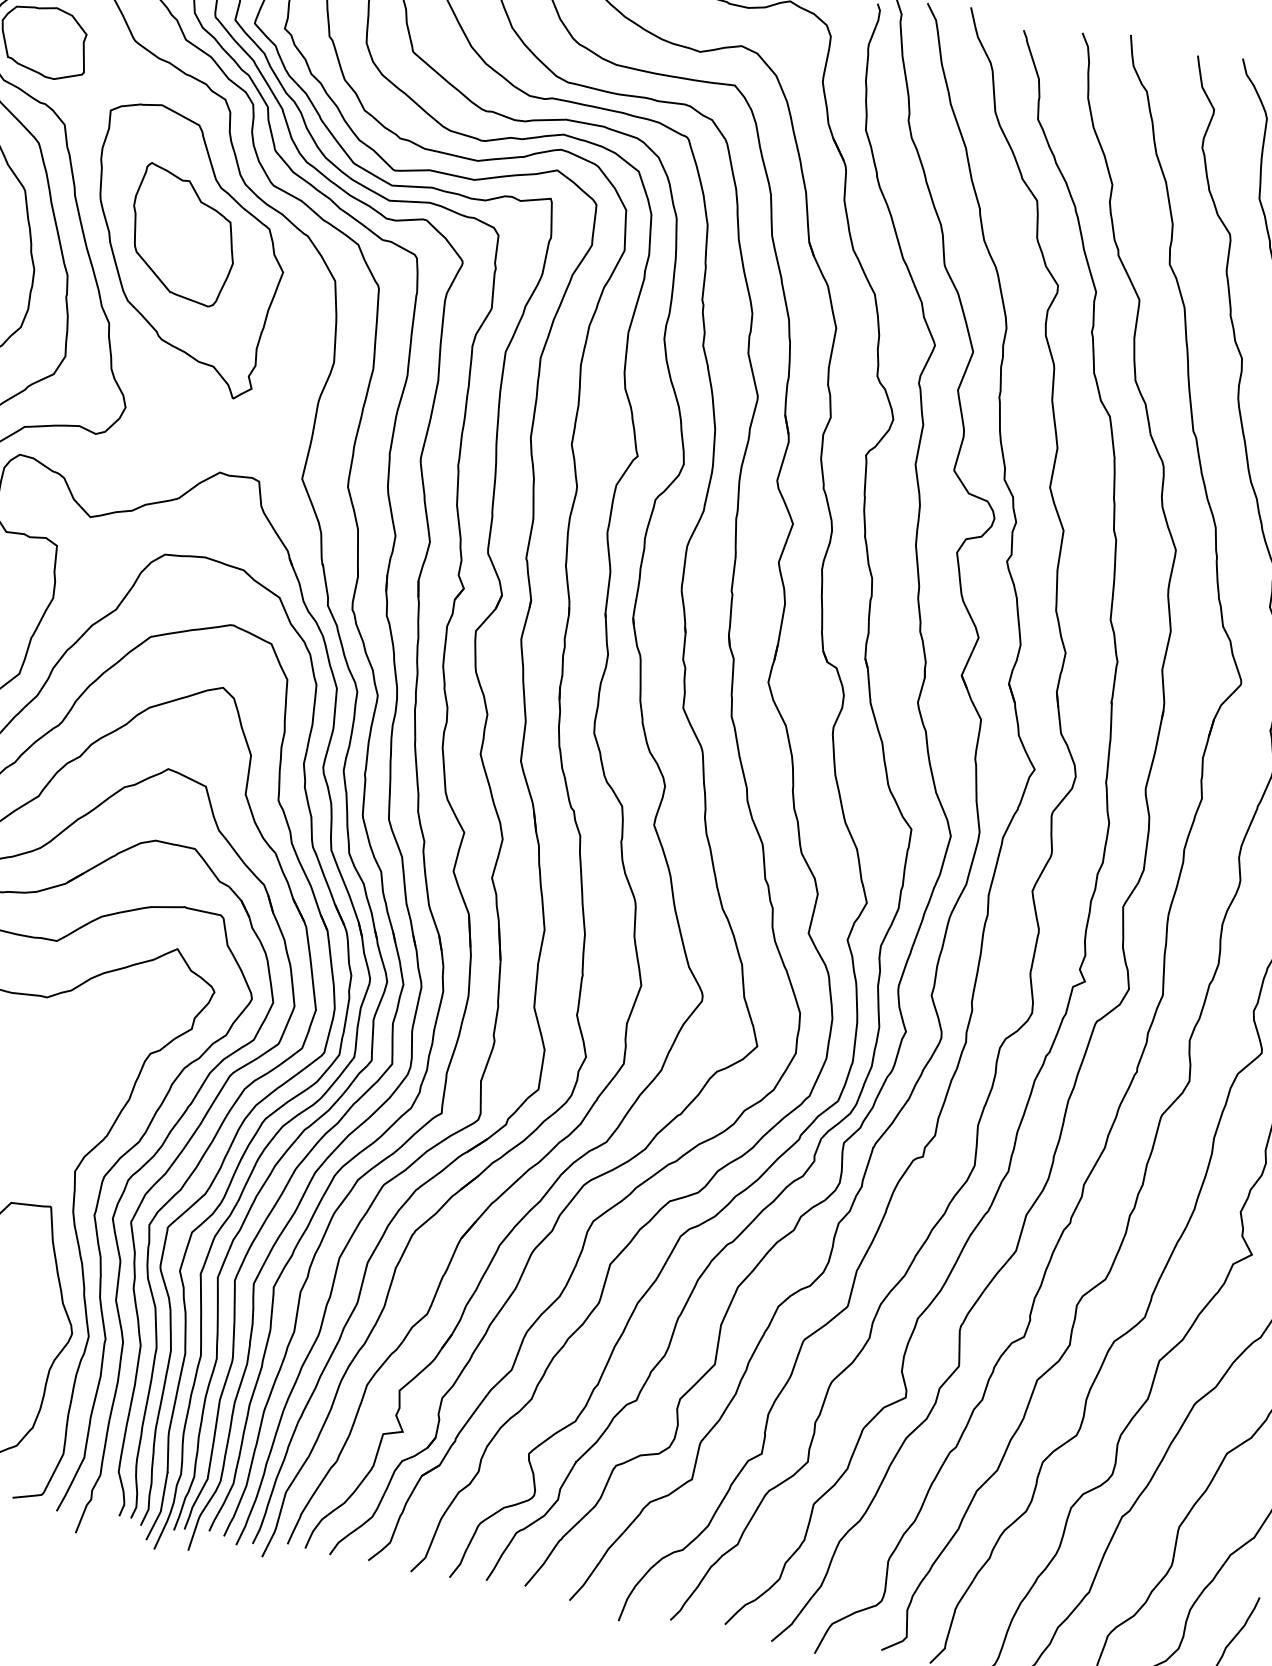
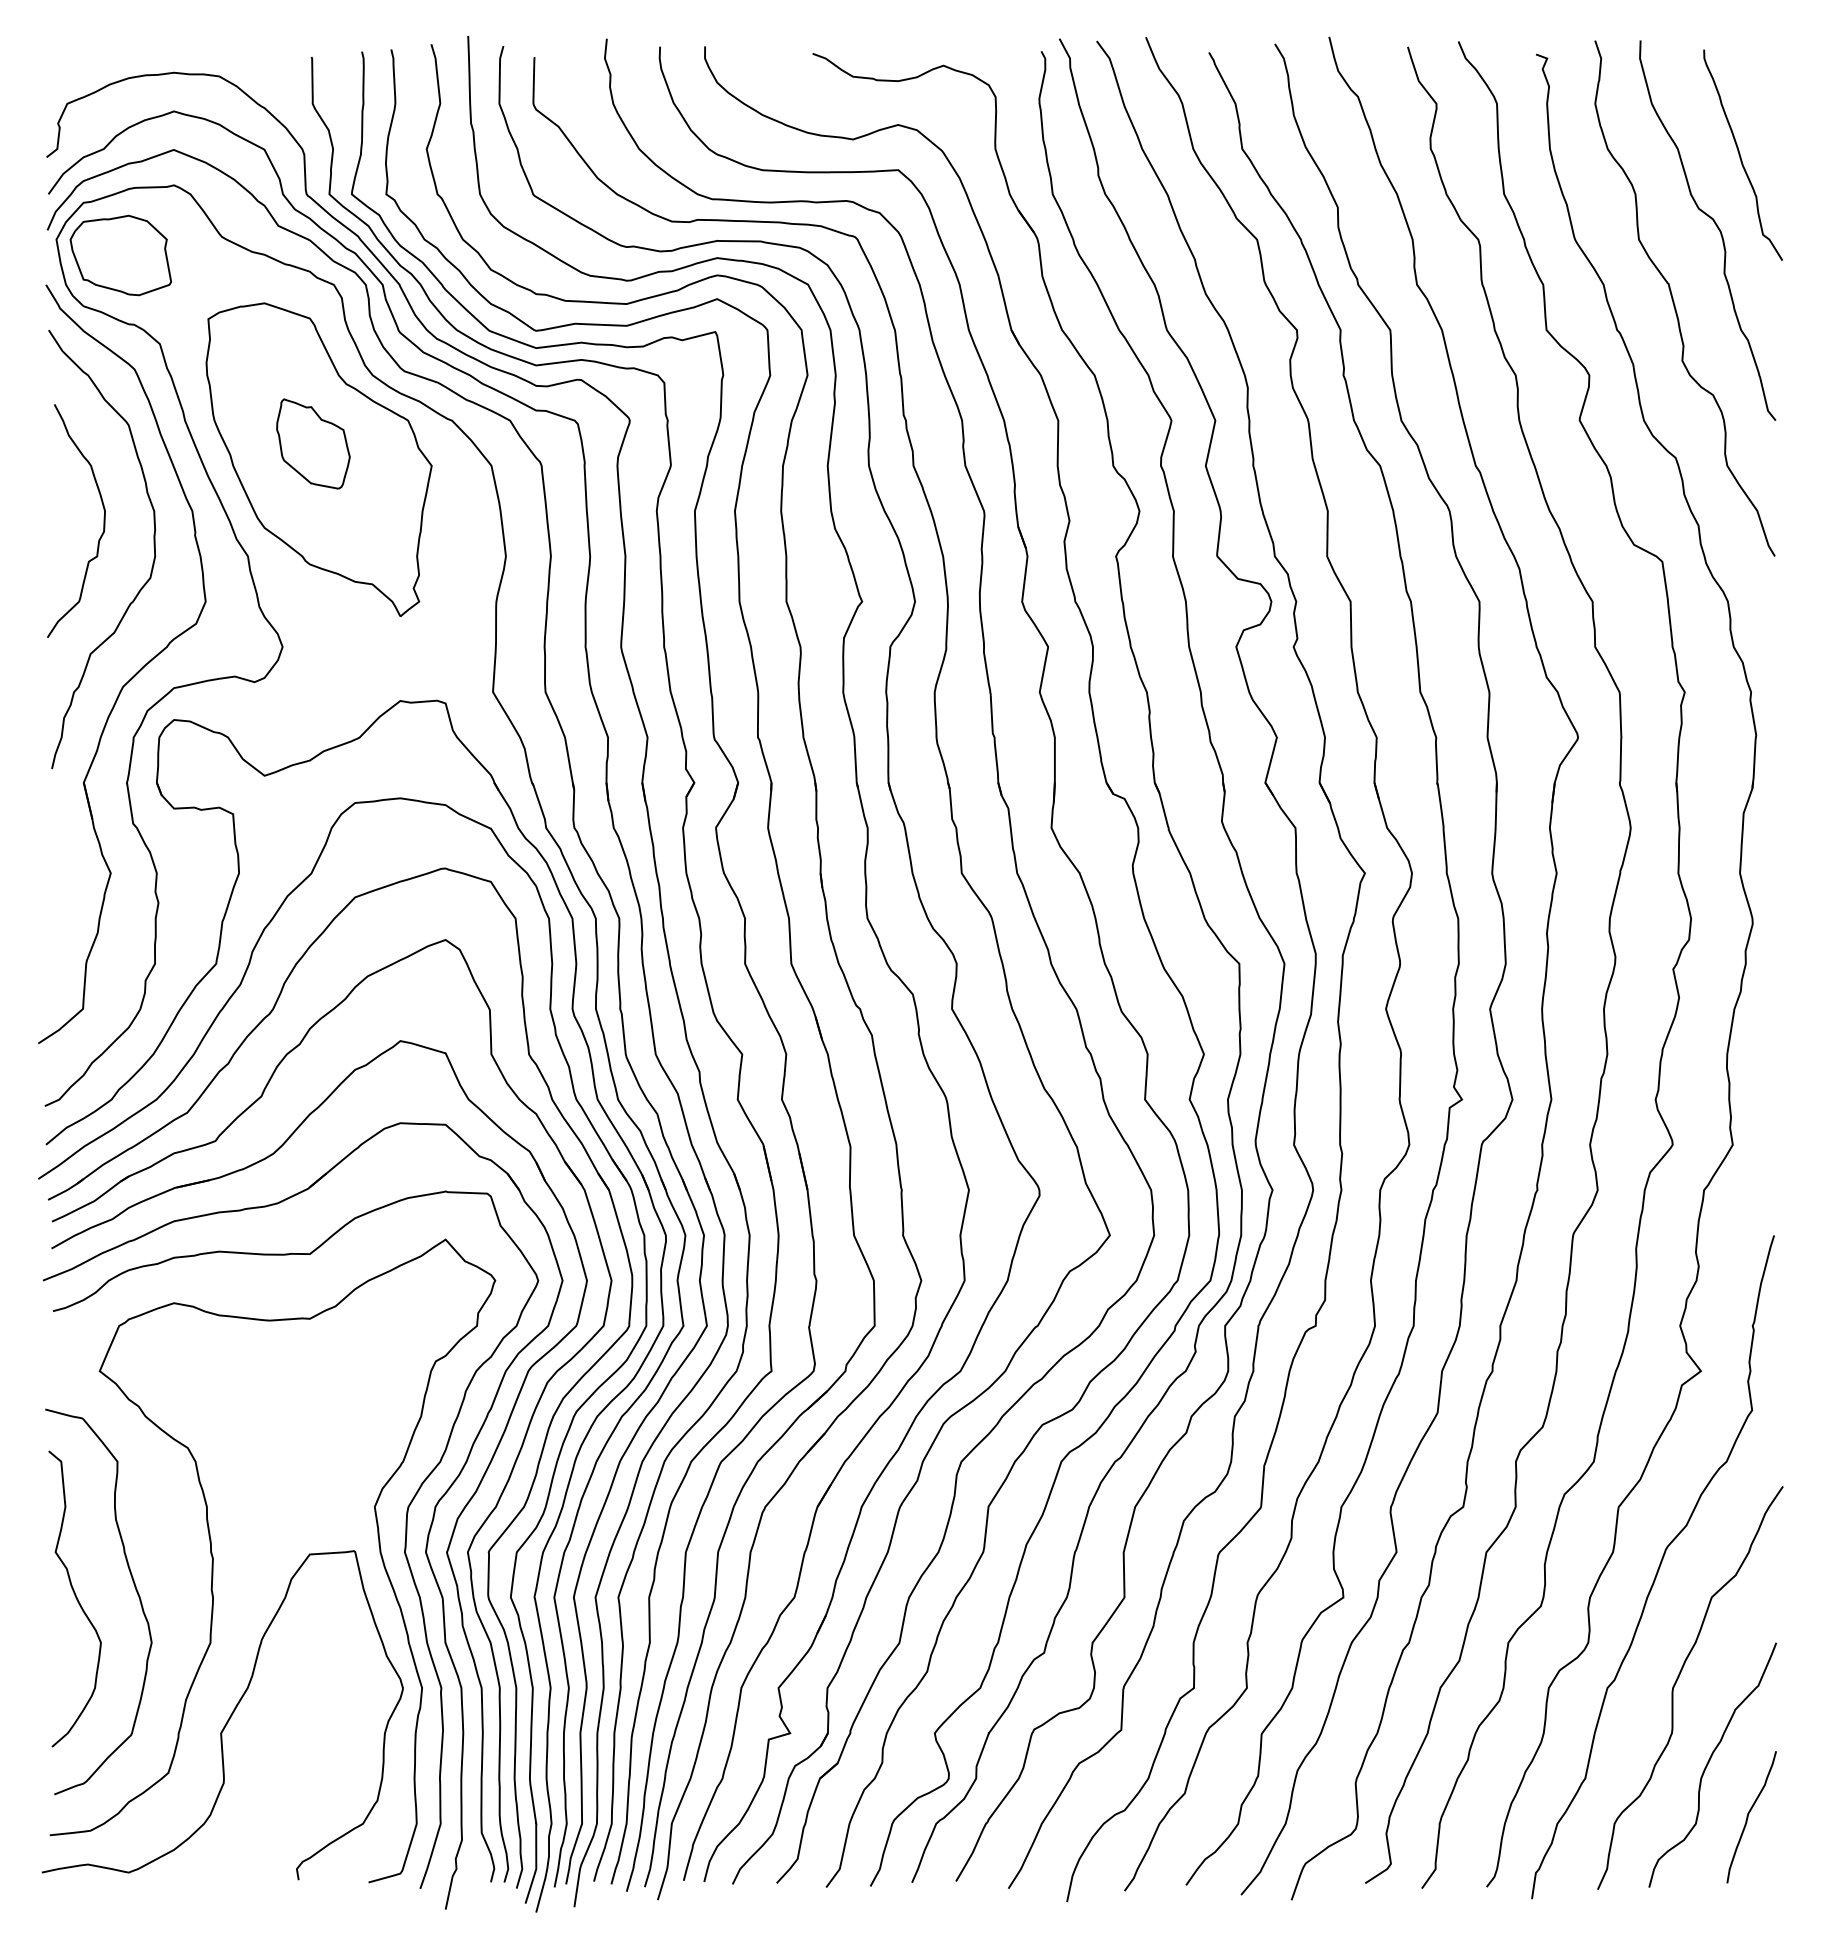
part: (183, 234) -> (313, 443), size x0.6

